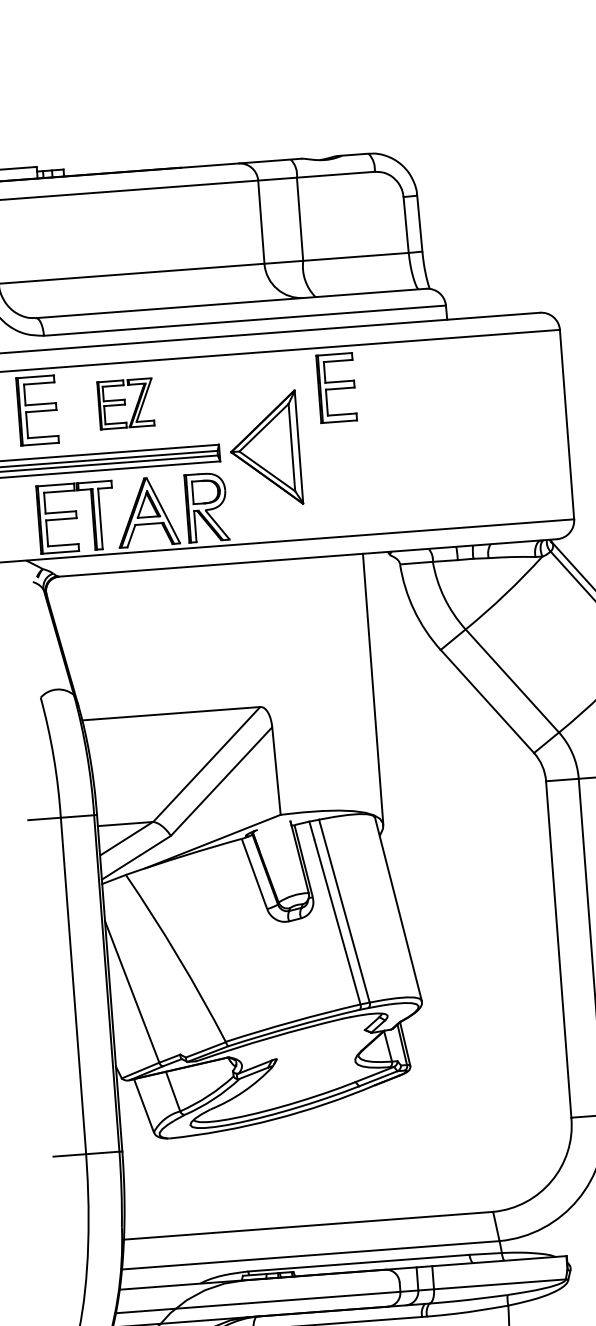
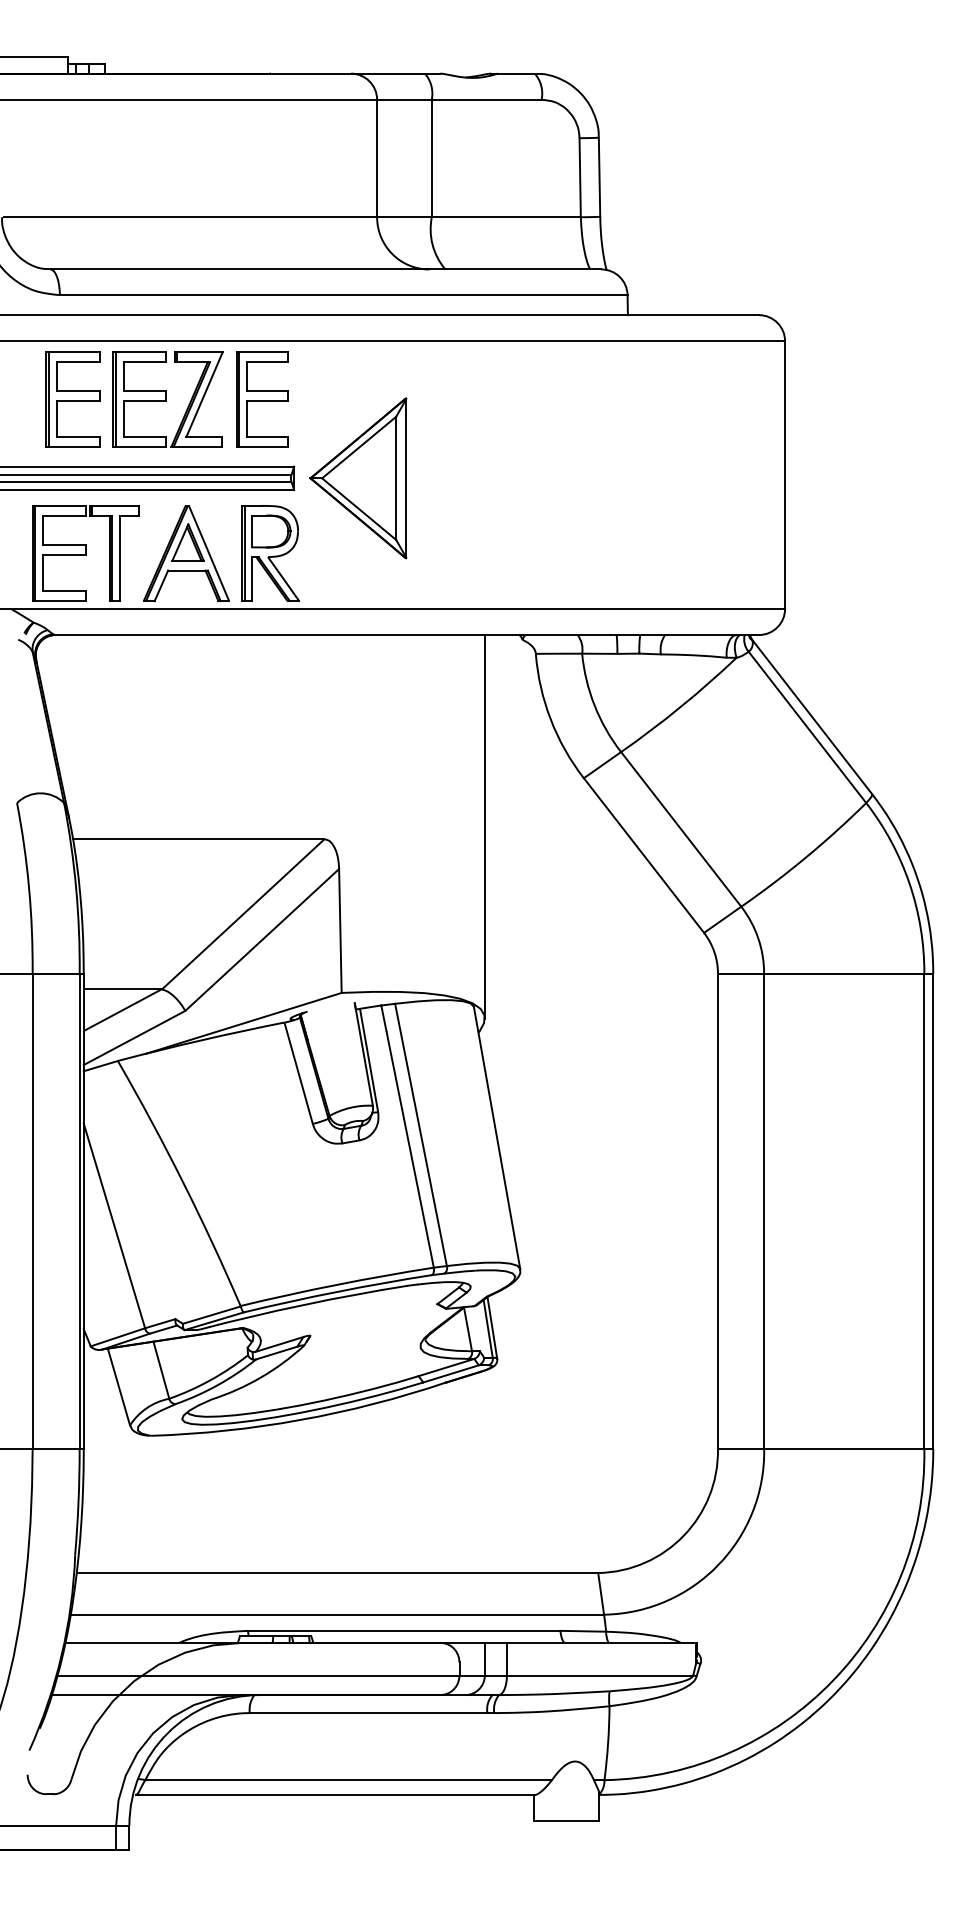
part: (336, 388) -> (262, 399), moved
part: (125, 403) -> (167, 399), size x1.43
part: (37, 410) -> (72, 399), moved

